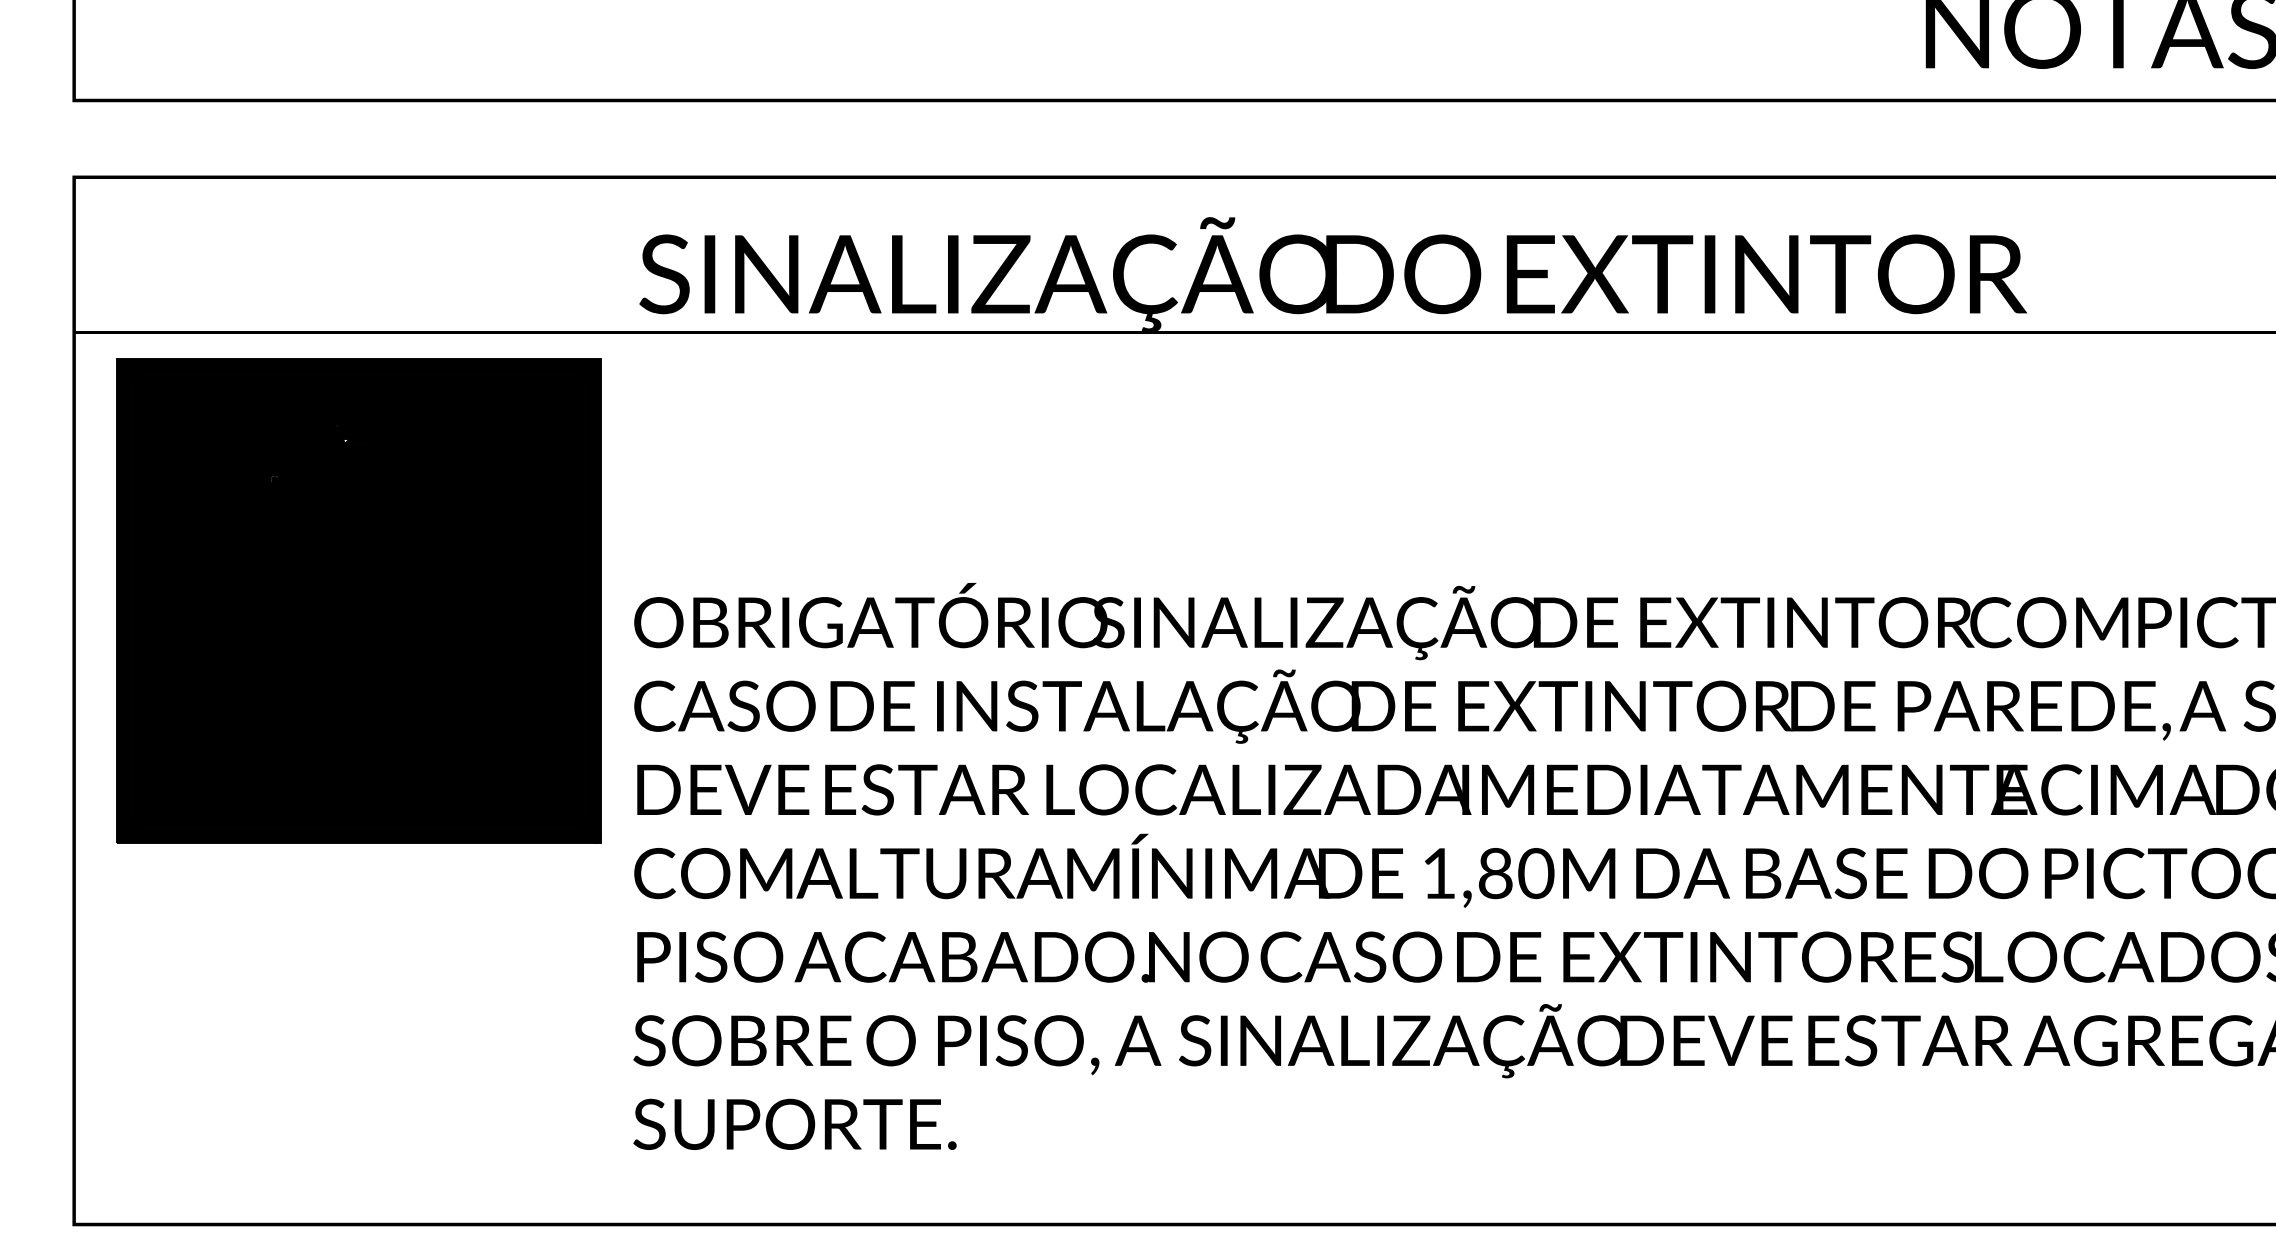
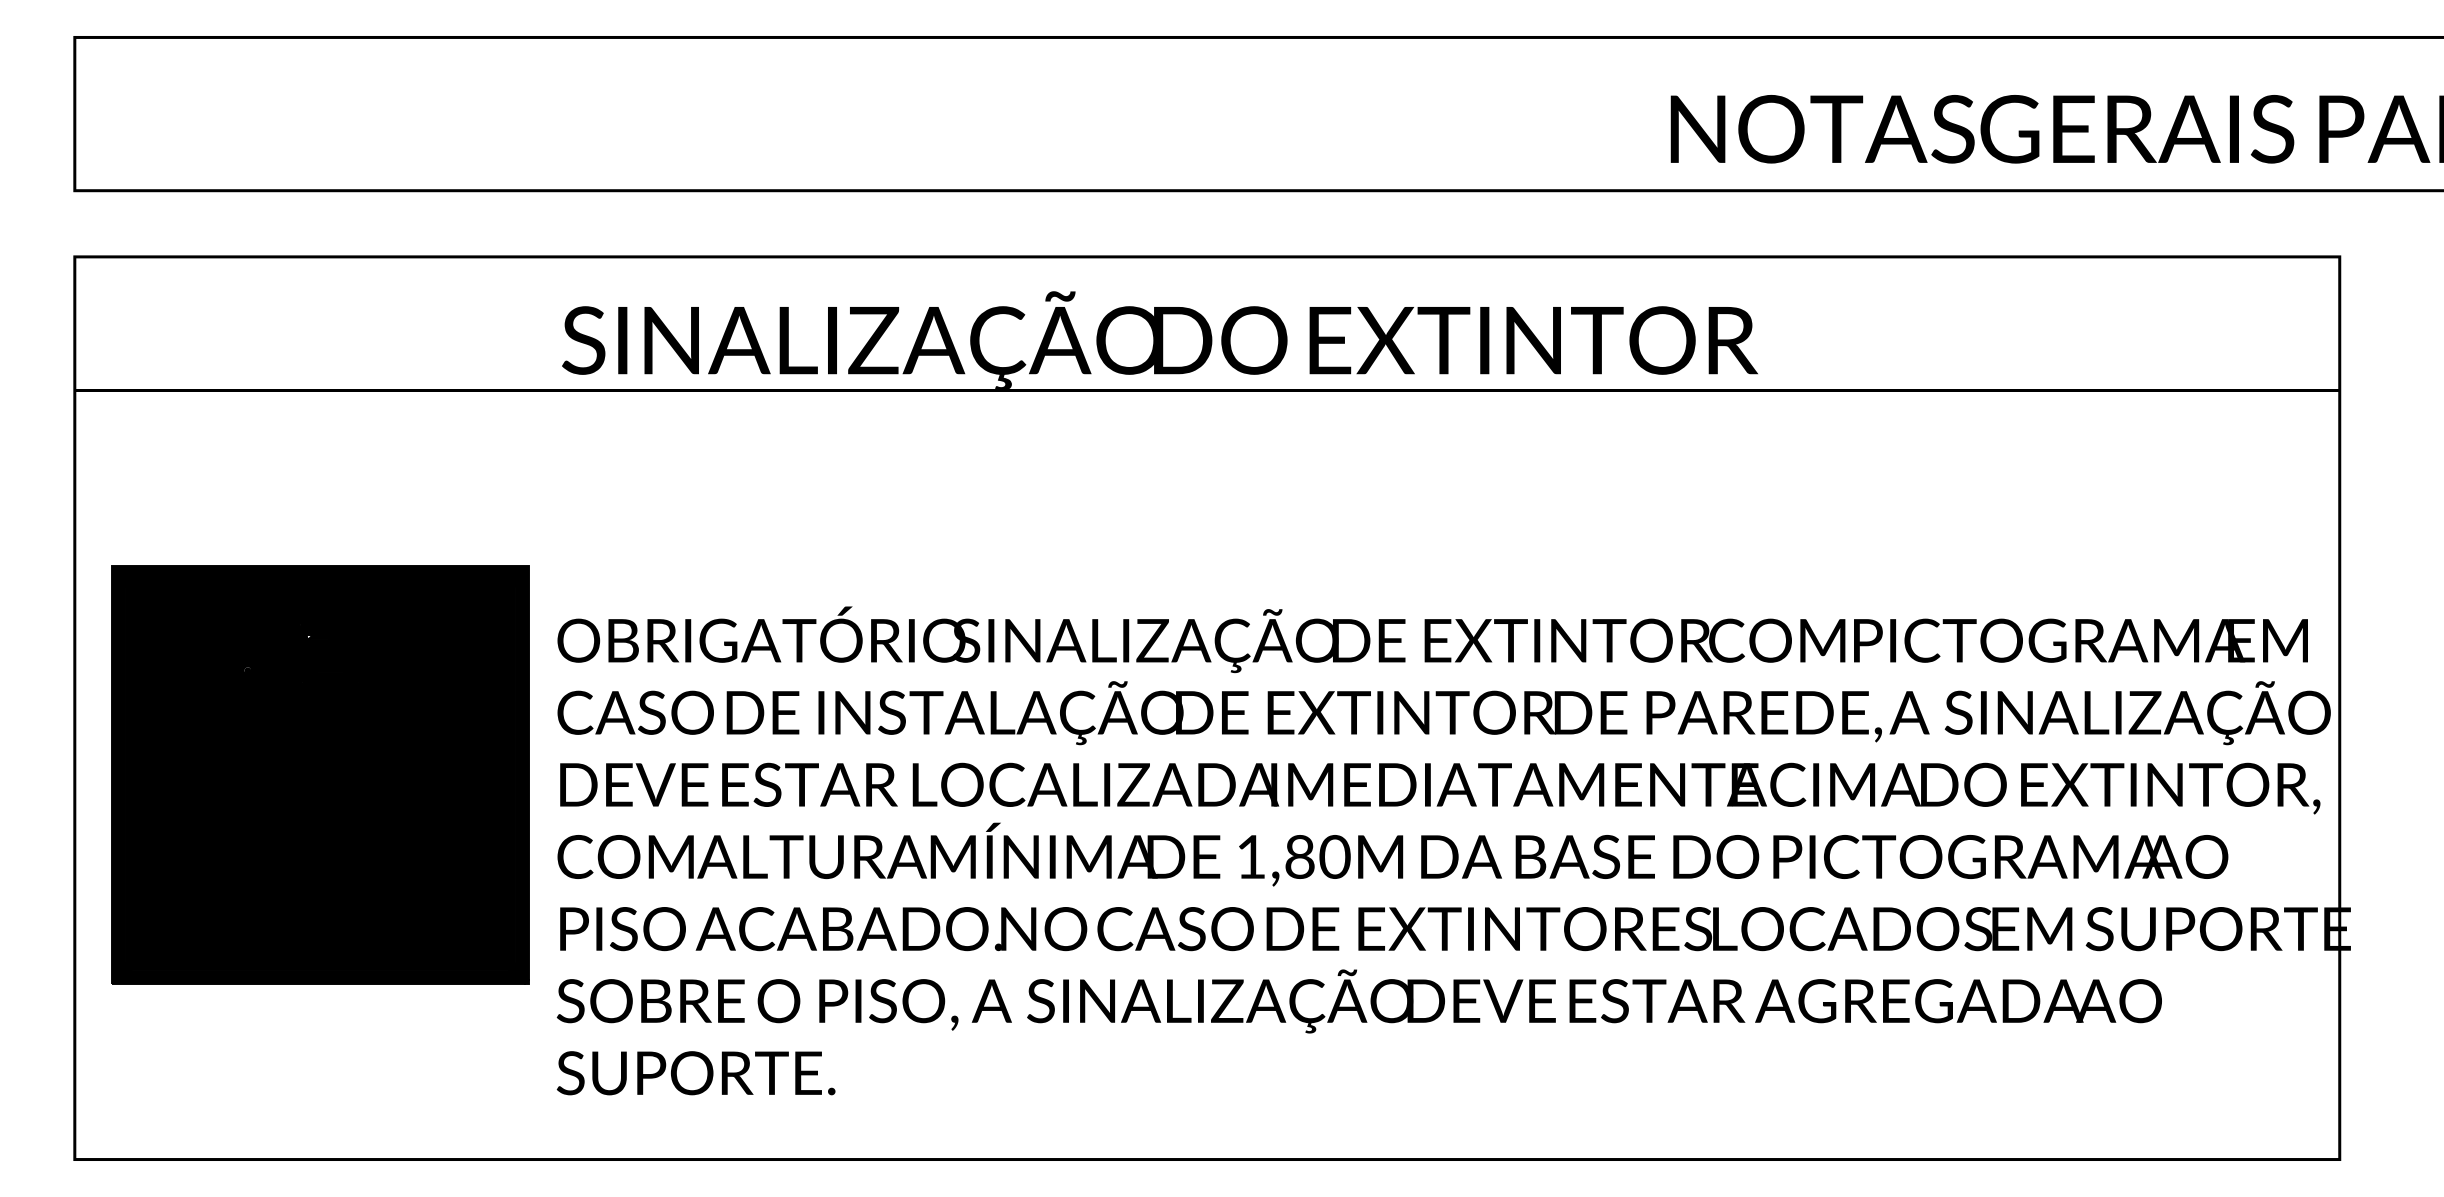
part: (359, 600) -> (320, 774), moved

